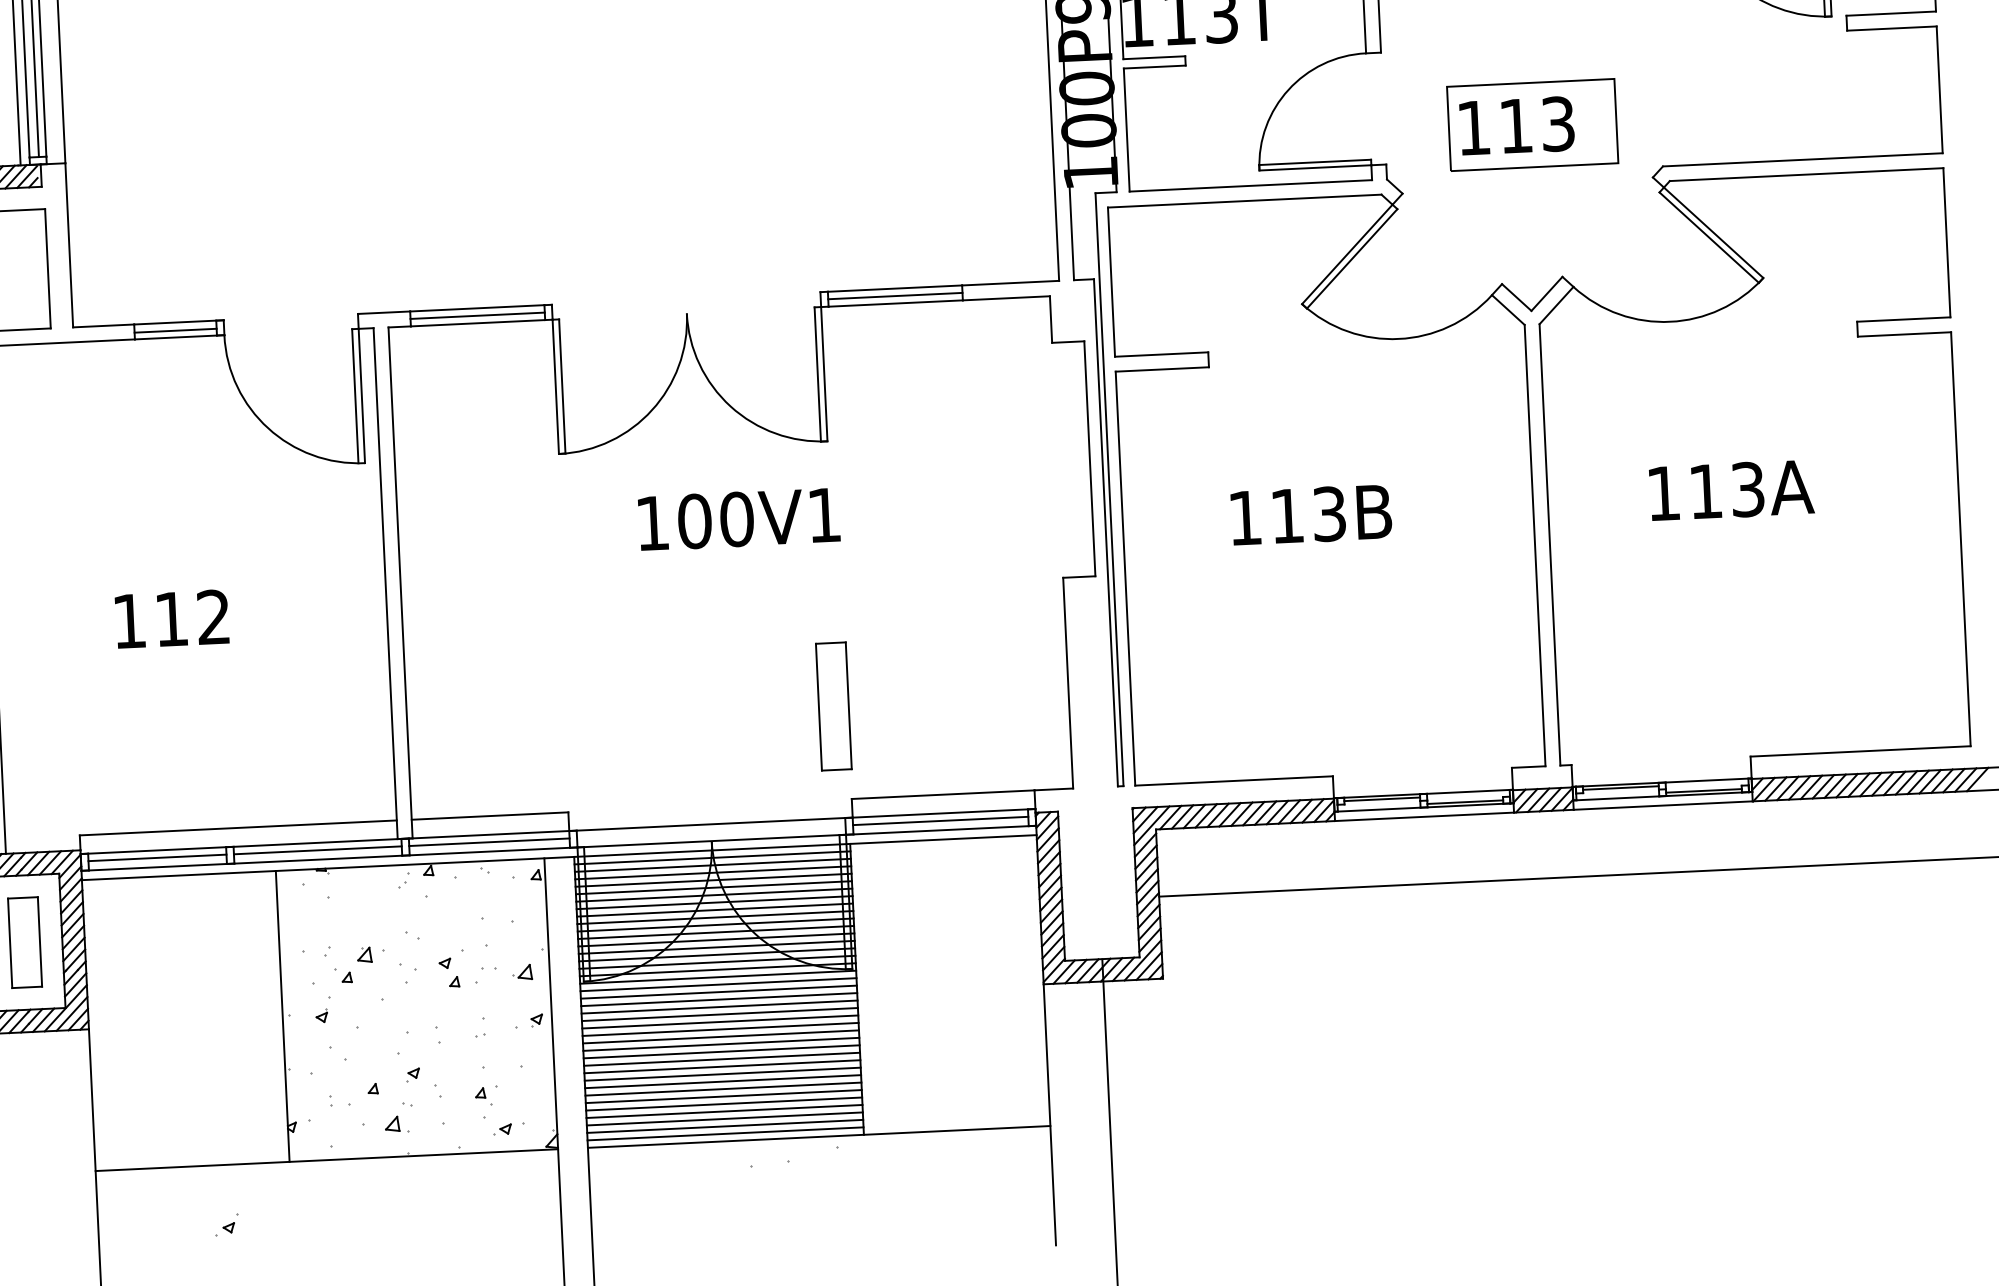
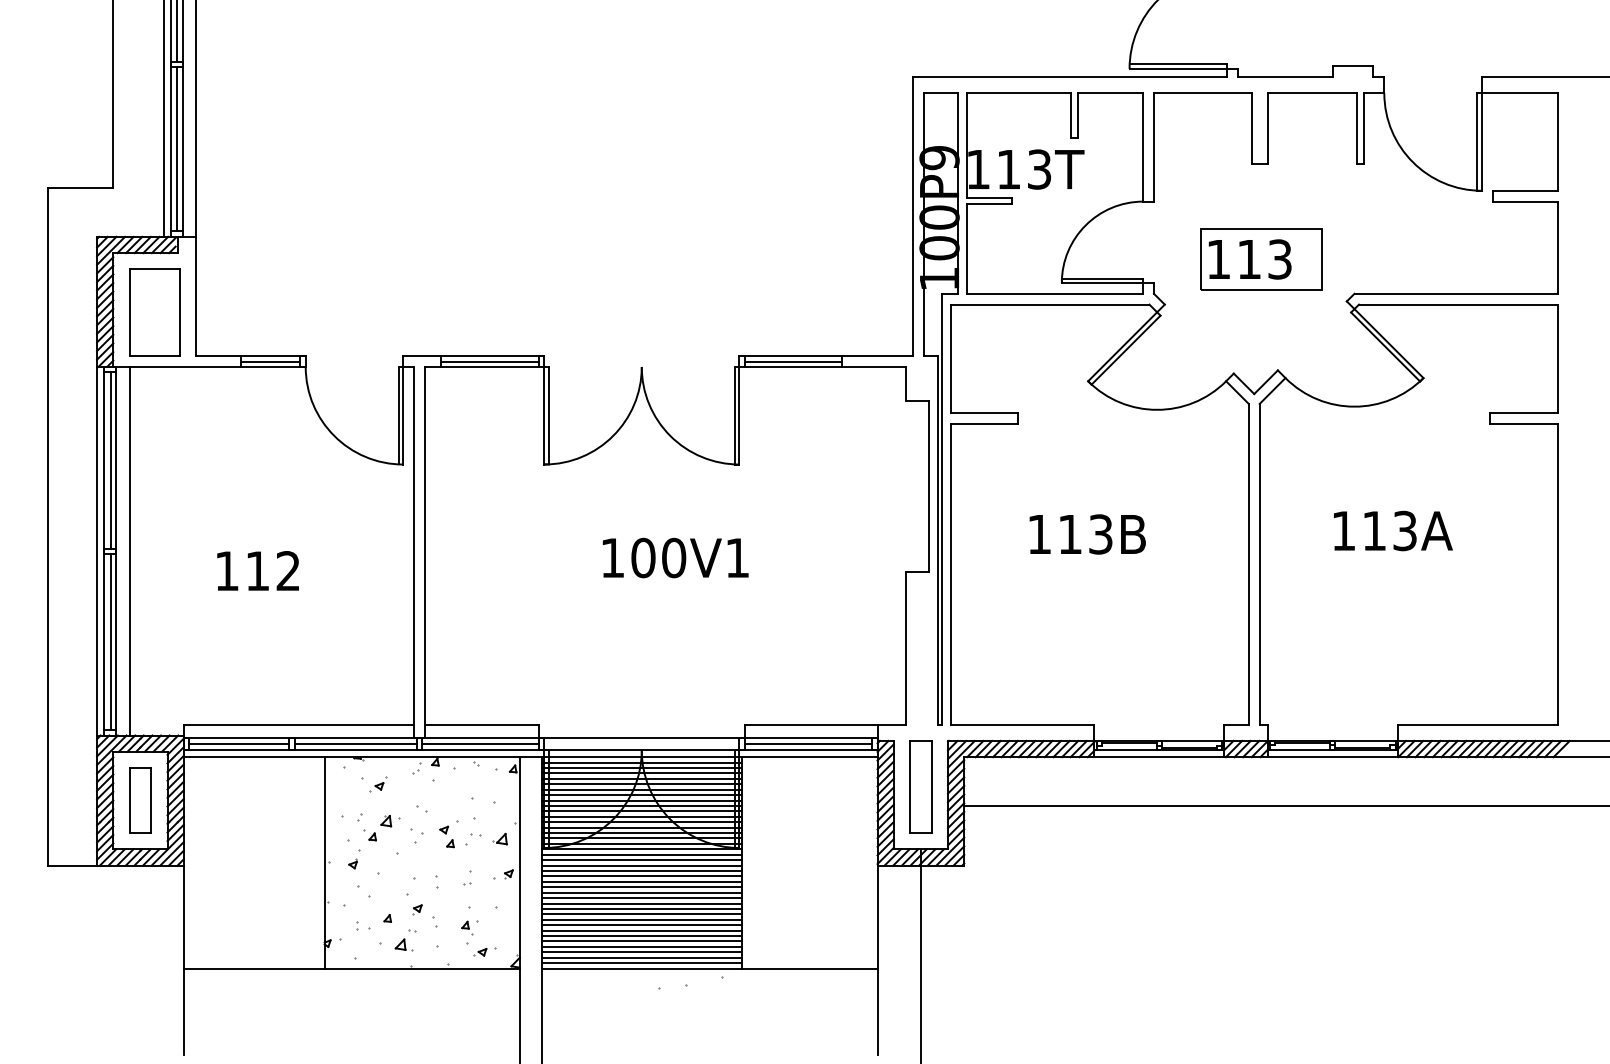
text: (738, 518) -> (675, 557), moved
part: (833, 705) -> (920, 786), moved
part: (227, 1225) -> (378, 784), moved

